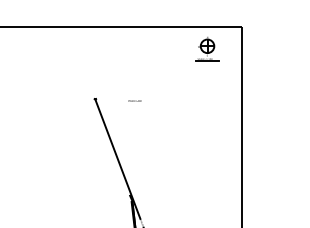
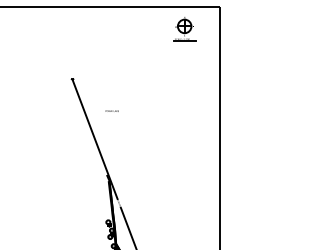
text: (134, 100) -> (111, 110), moved

